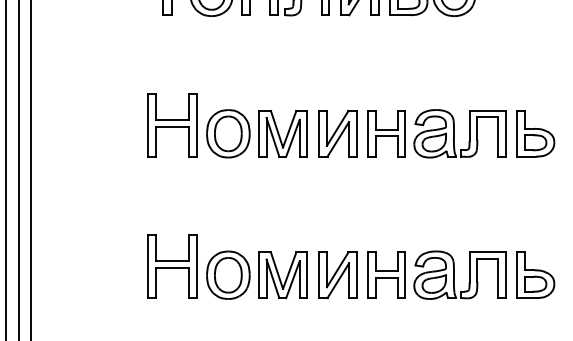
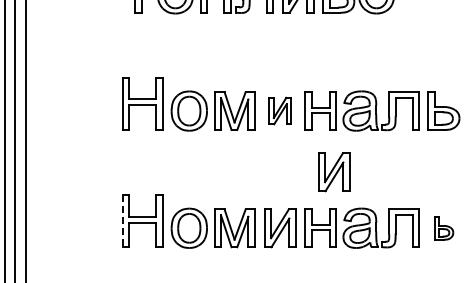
part: (338, 133) -> (280, 110), size x0.7
part: (403, 207) -> (334, 172), added
line: (147, 267) -> (122, 221), solid -> dashed
part: (535, 275) -> (443, 228), size x0.6

